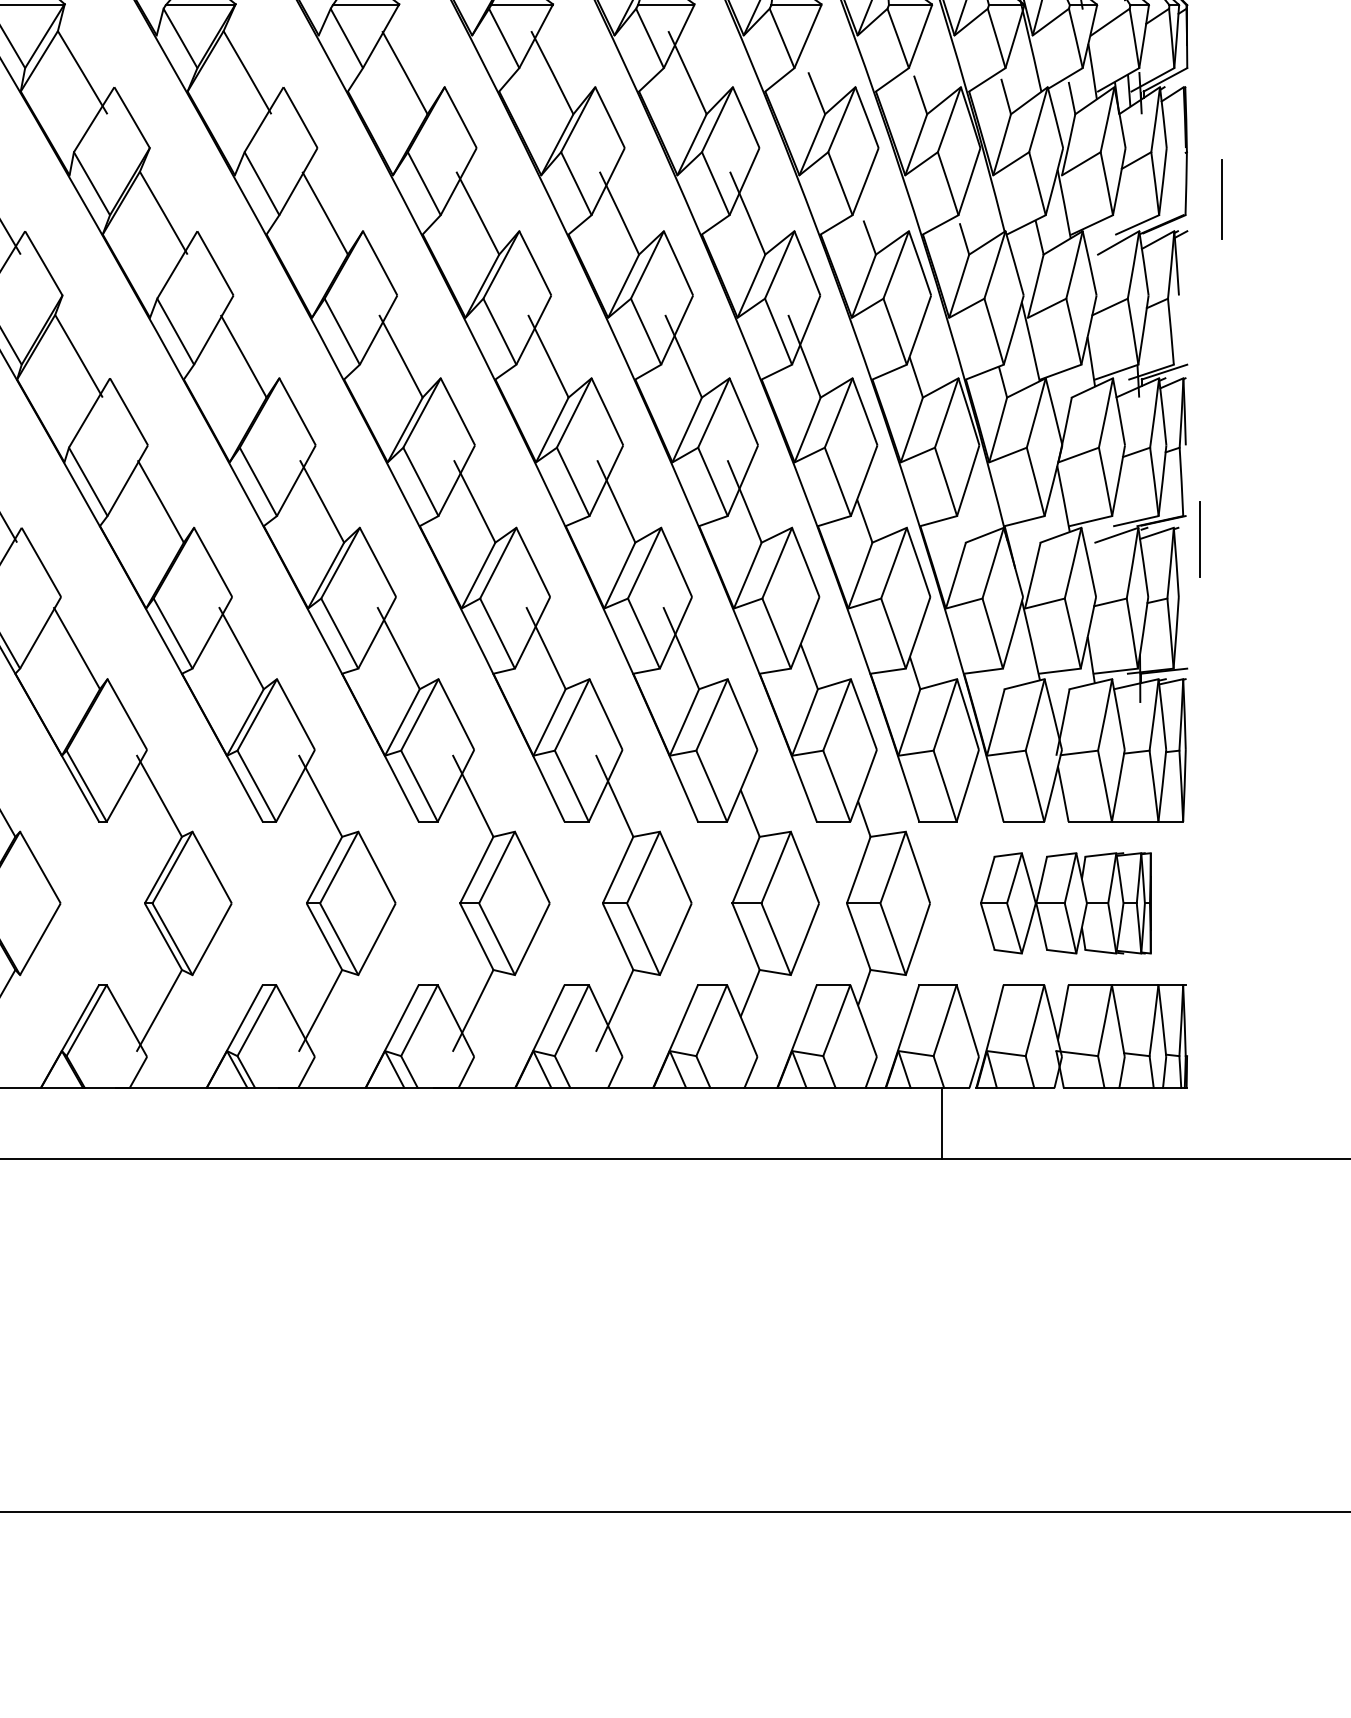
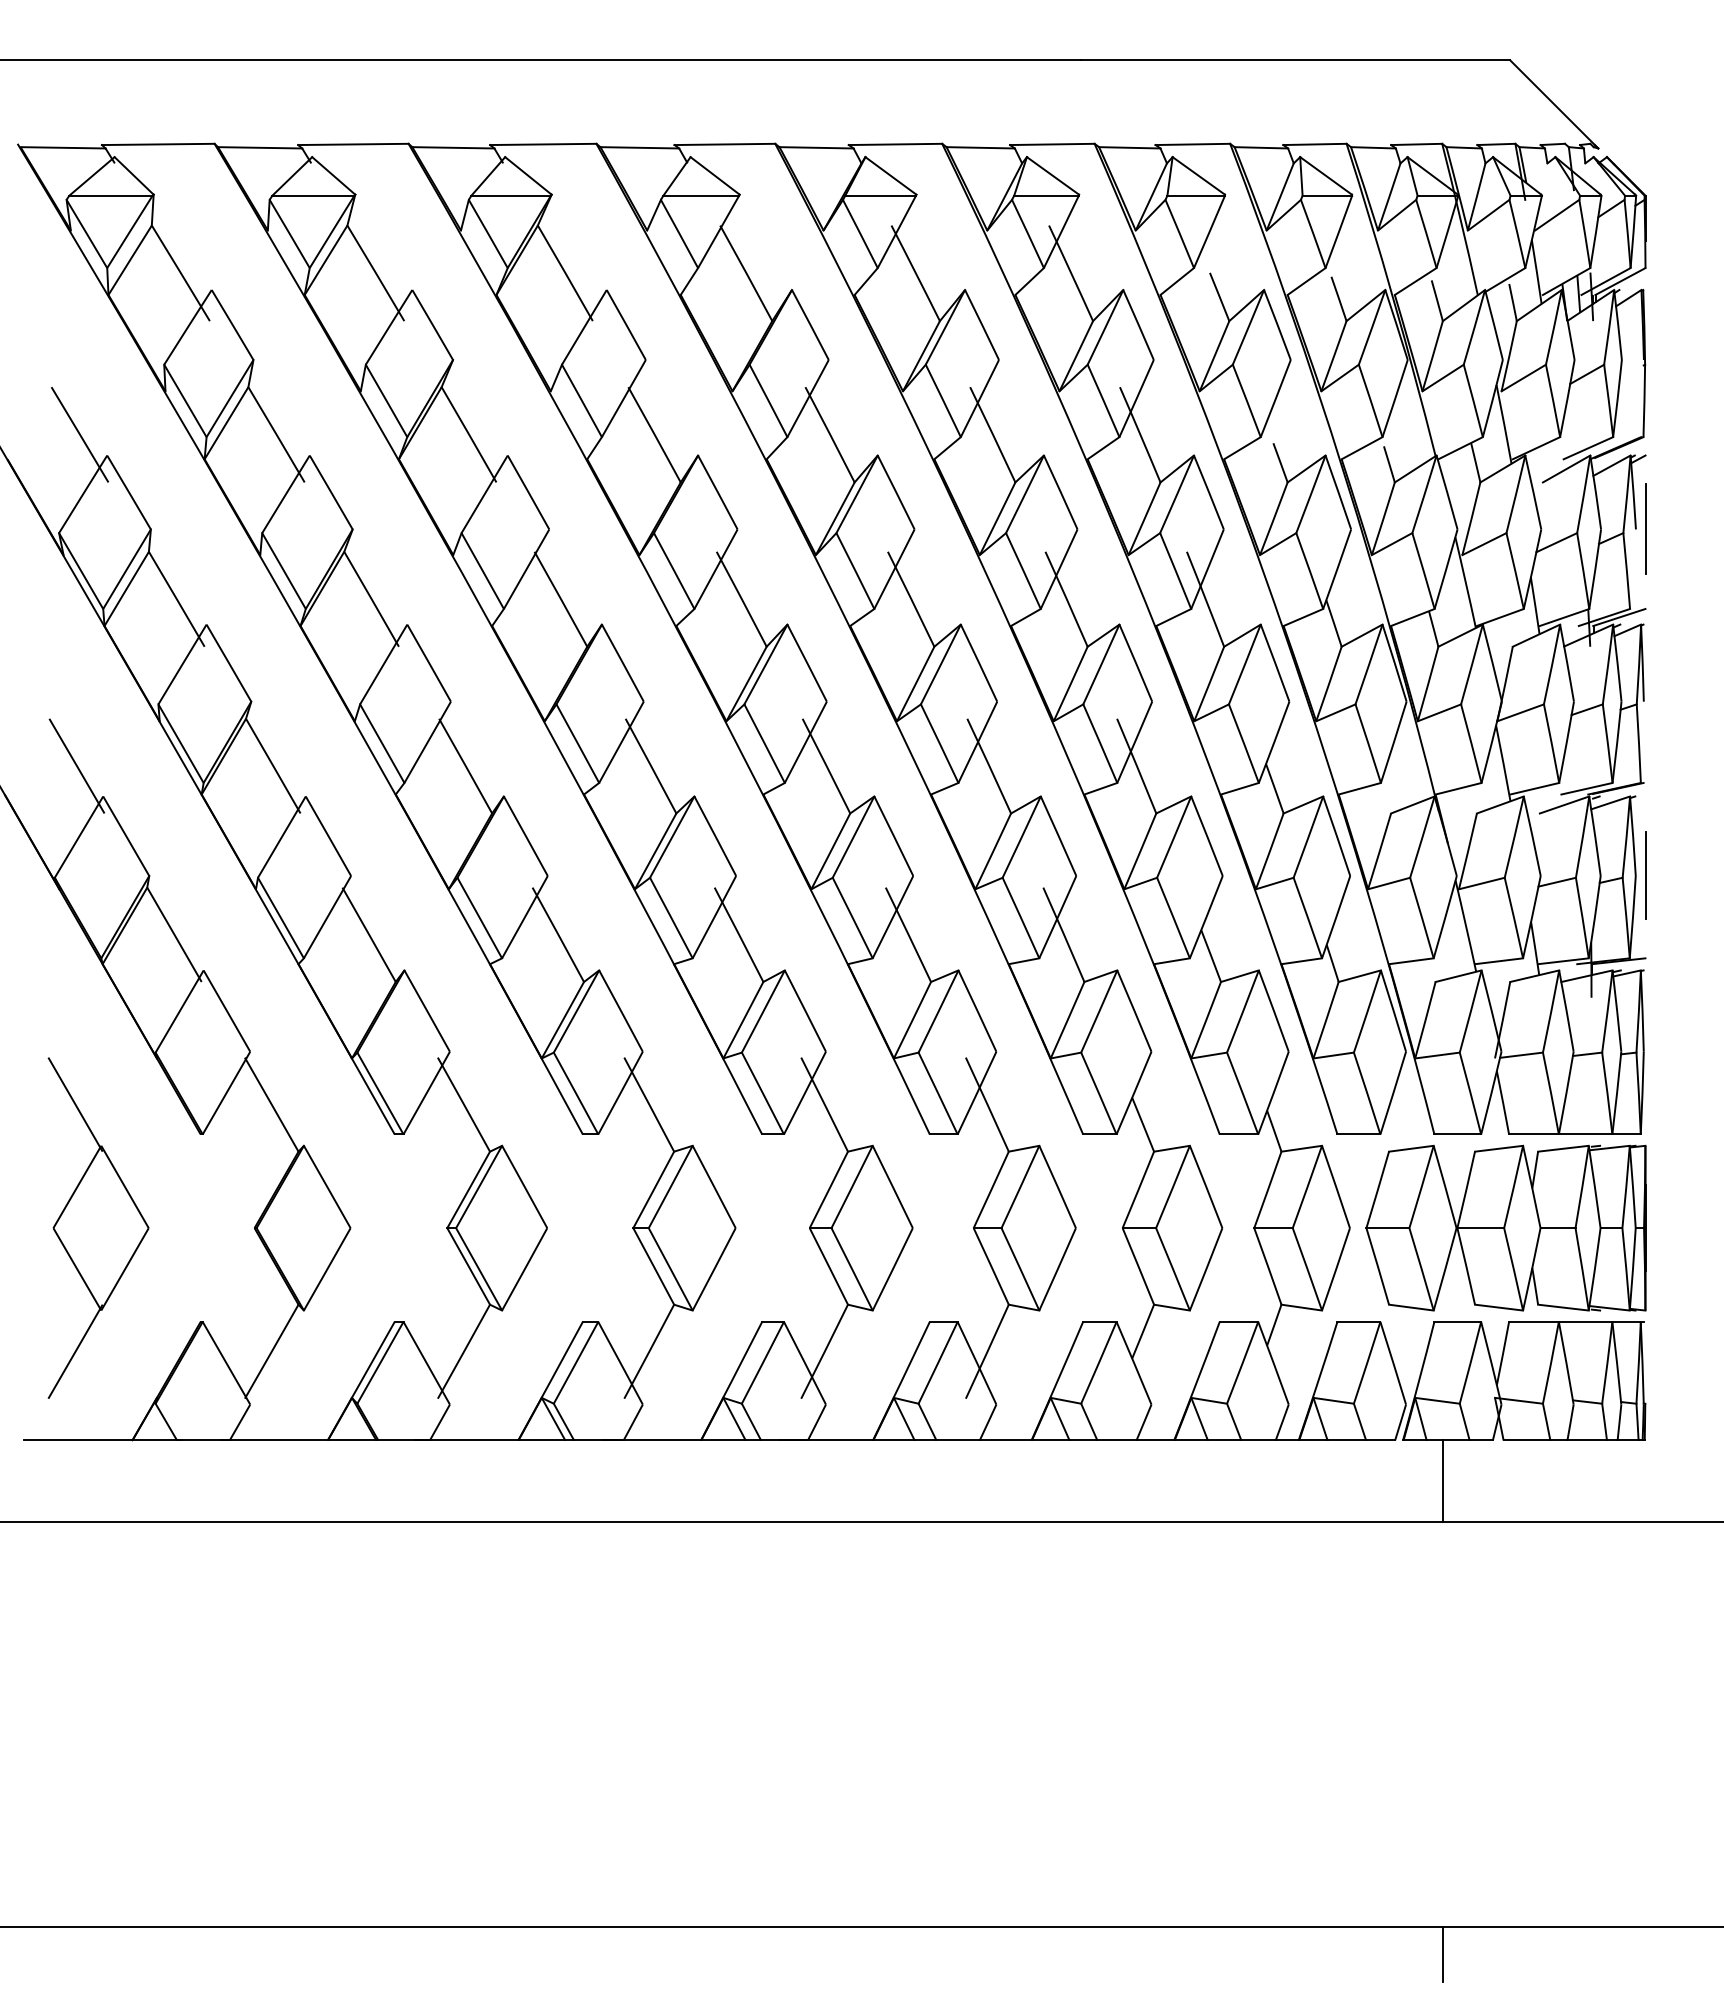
line: (1222, 198) -> (1645, 528), moved
line: (1200, 539) -> (1645, 875), moved
part: (1065, 902) -> (1505, 1227), size x1.43
line: (941, 1122) -> (1442, 1480), moved
line: (1010, 1535) -> (1442, 1954), added

